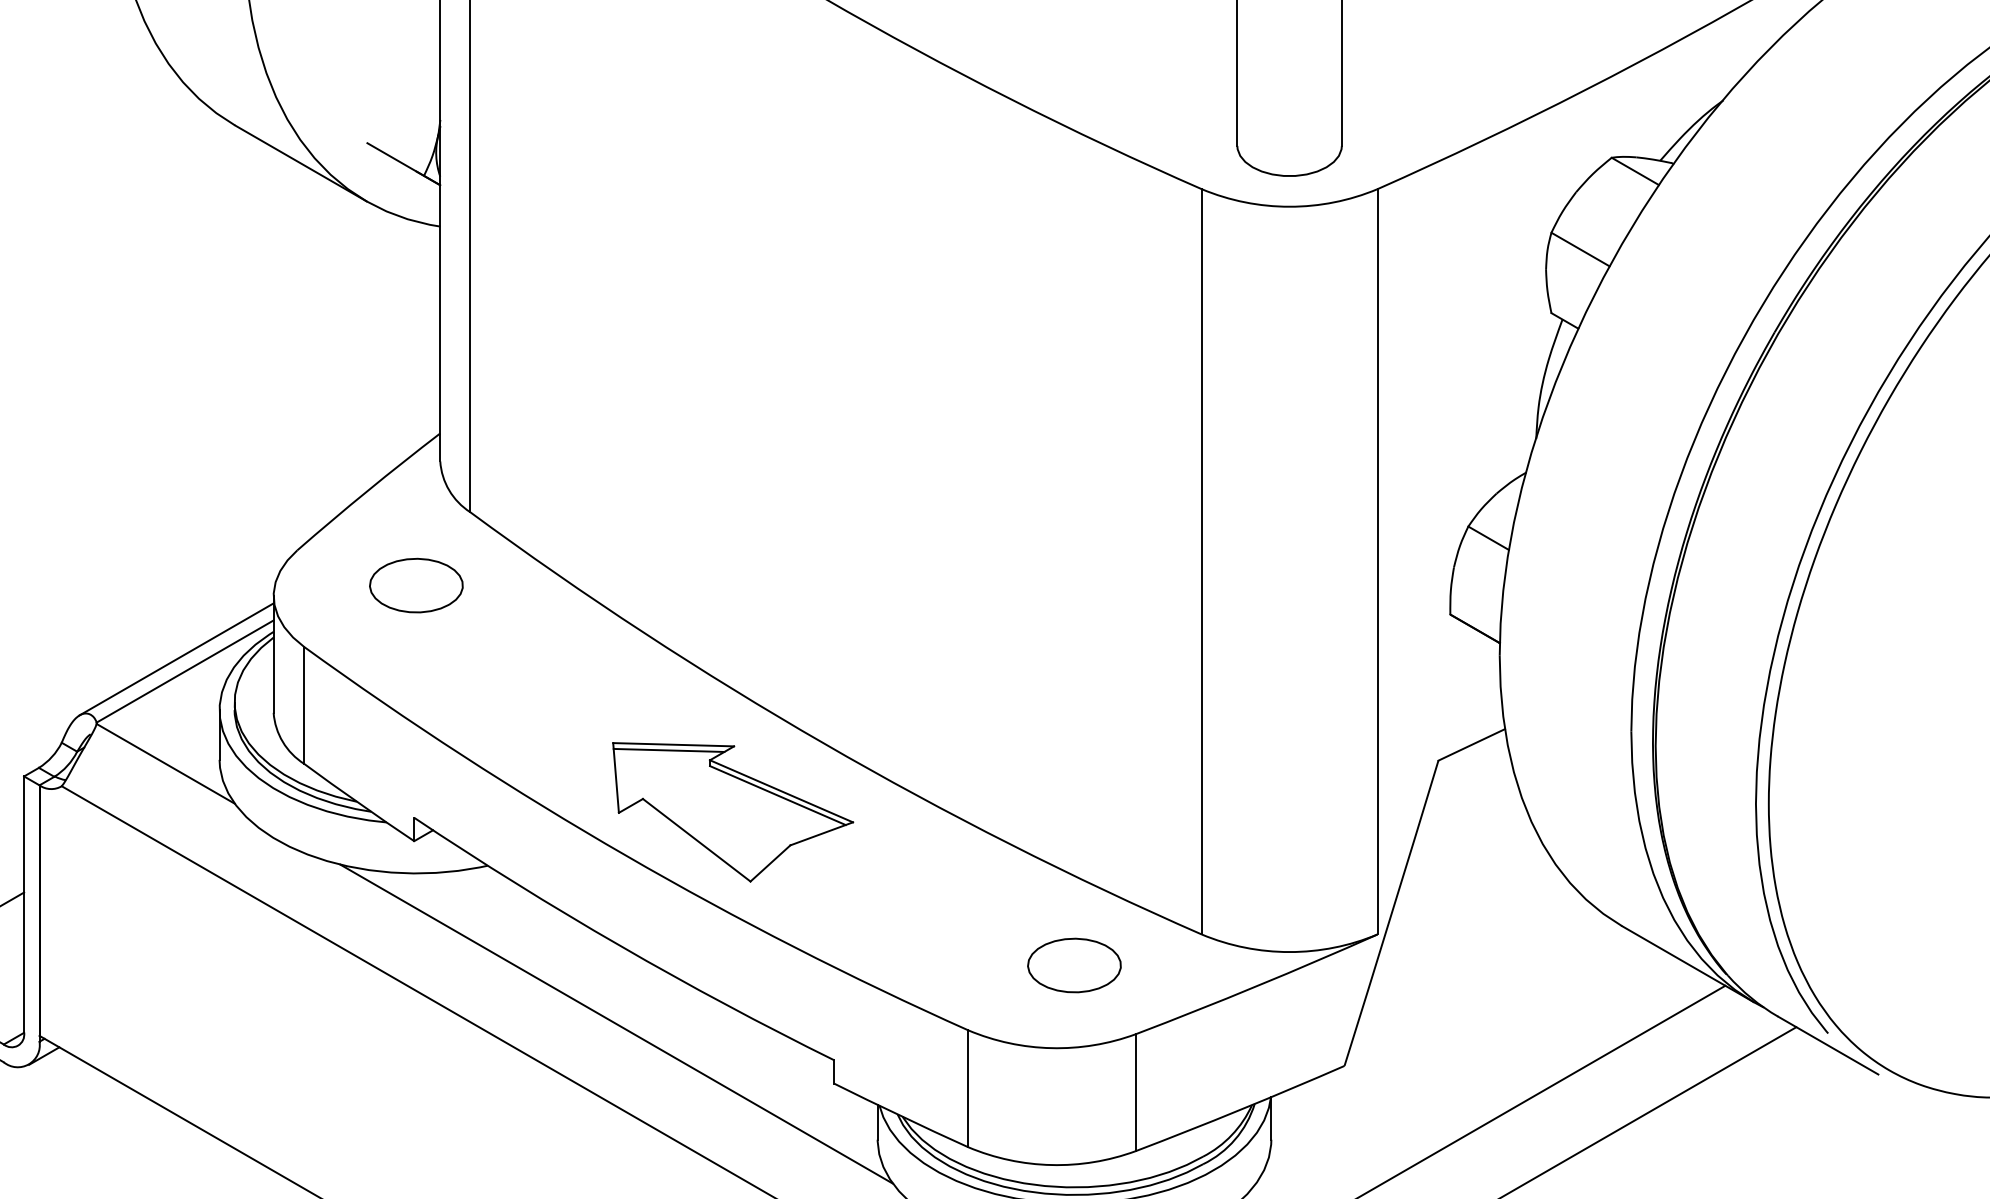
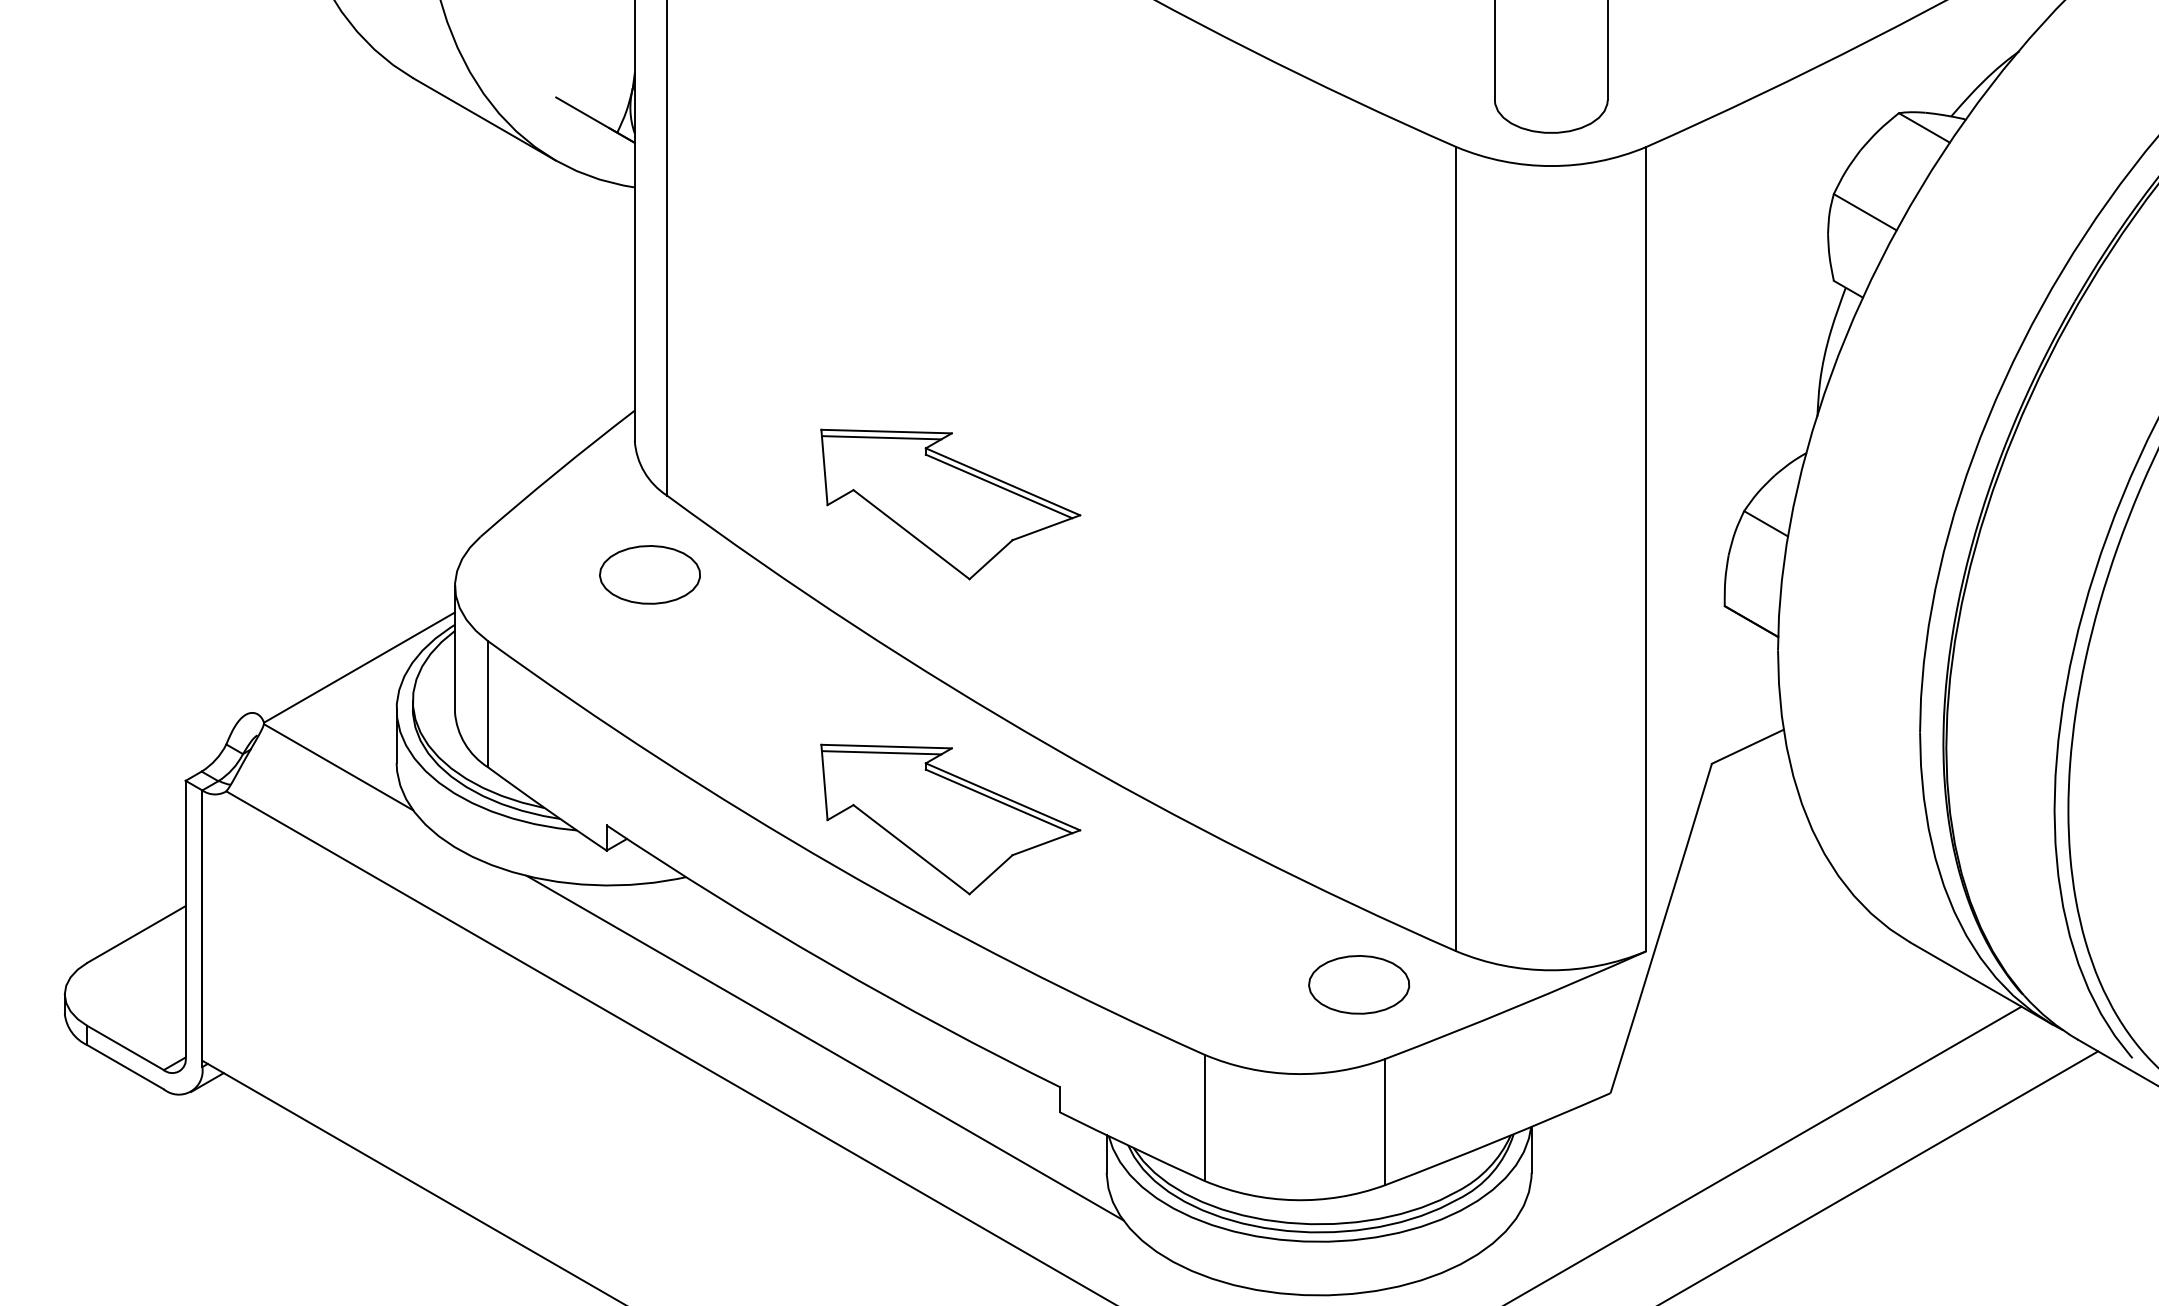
part: (732, 520) -> (950, 504), added
part: (415, 585) -> (649, 574), moved
line: (175, 659) -> (349, 654), removed
part: (1074, 965) -> (1359, 984), moved

